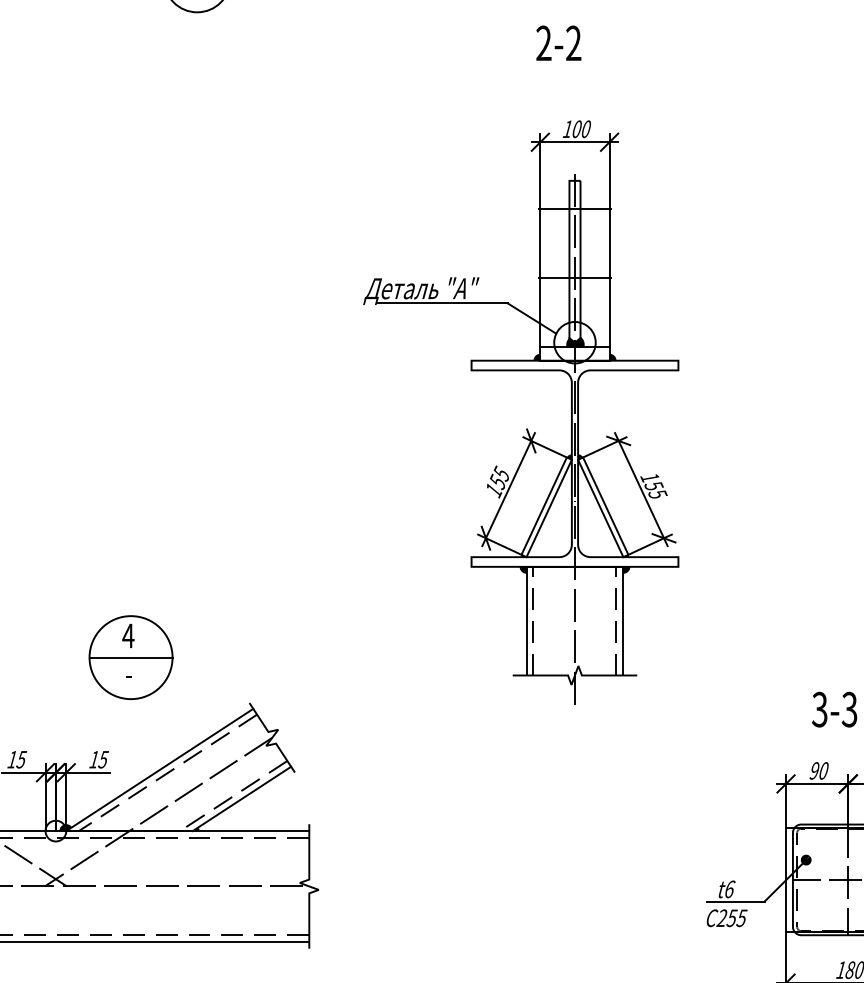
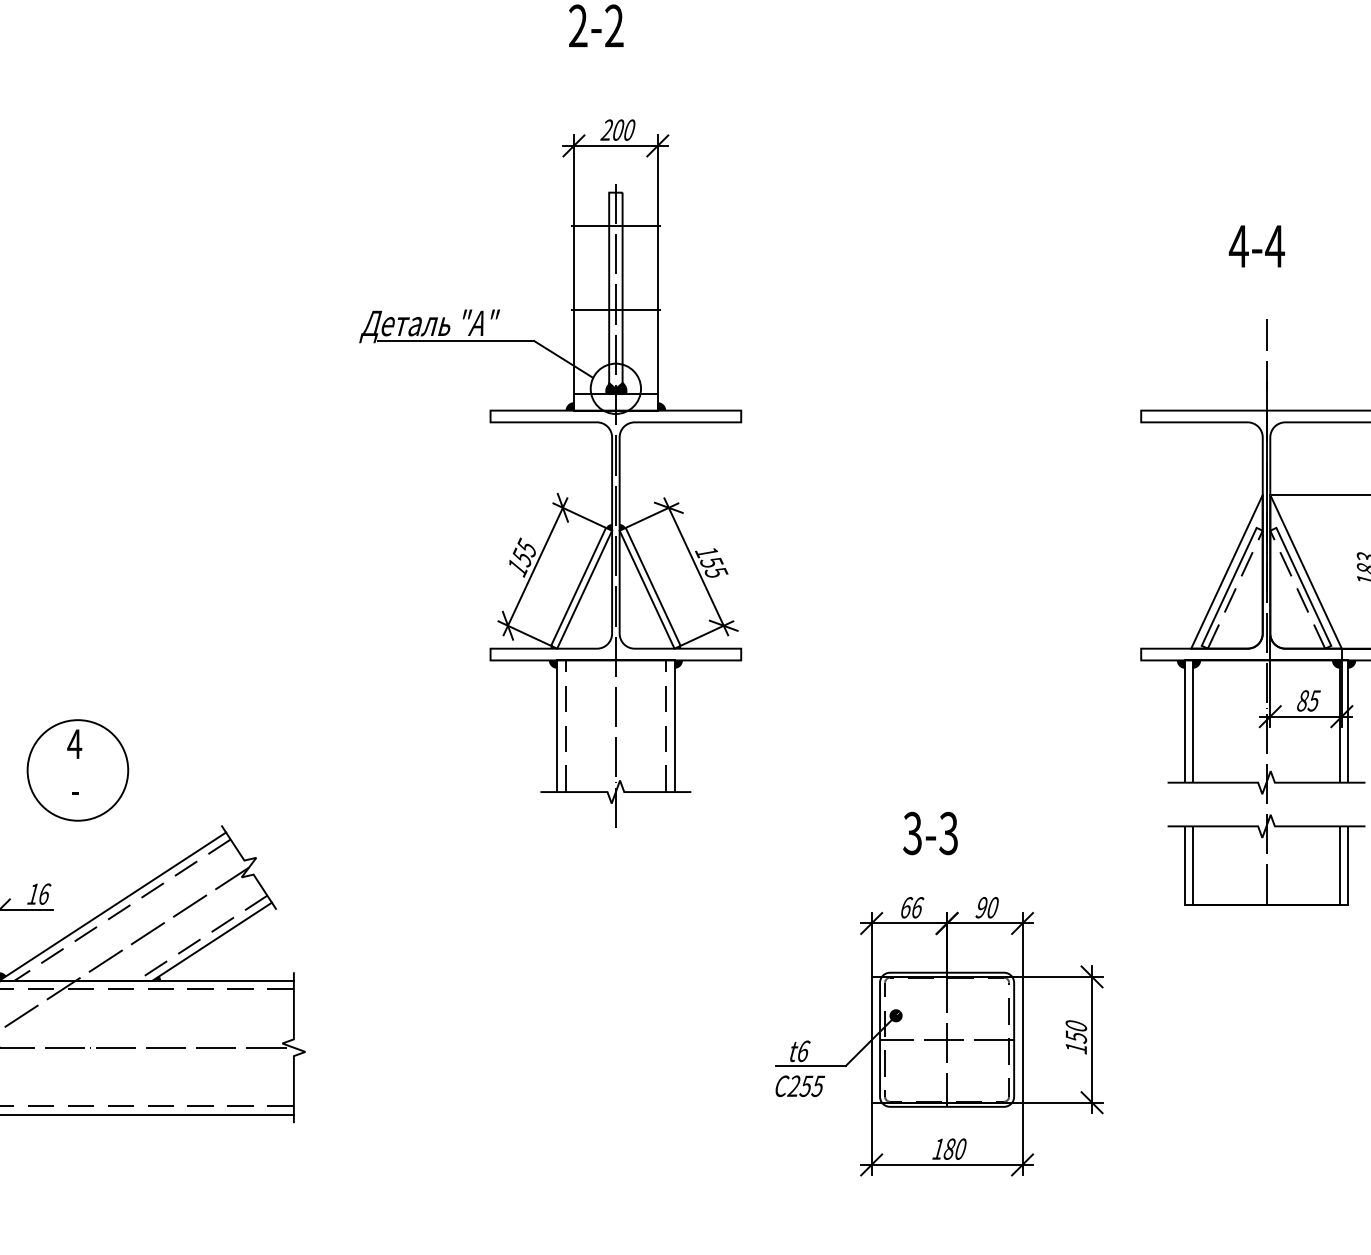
text: (567, 128) -> (606, 129), 100 -> 200
line: (130, 657) -> (77, 770), removed
text: (103, 759) -> (44, 893), 15 -> 16
text: (819, 770) -> (912, 907), 90 -> 66

